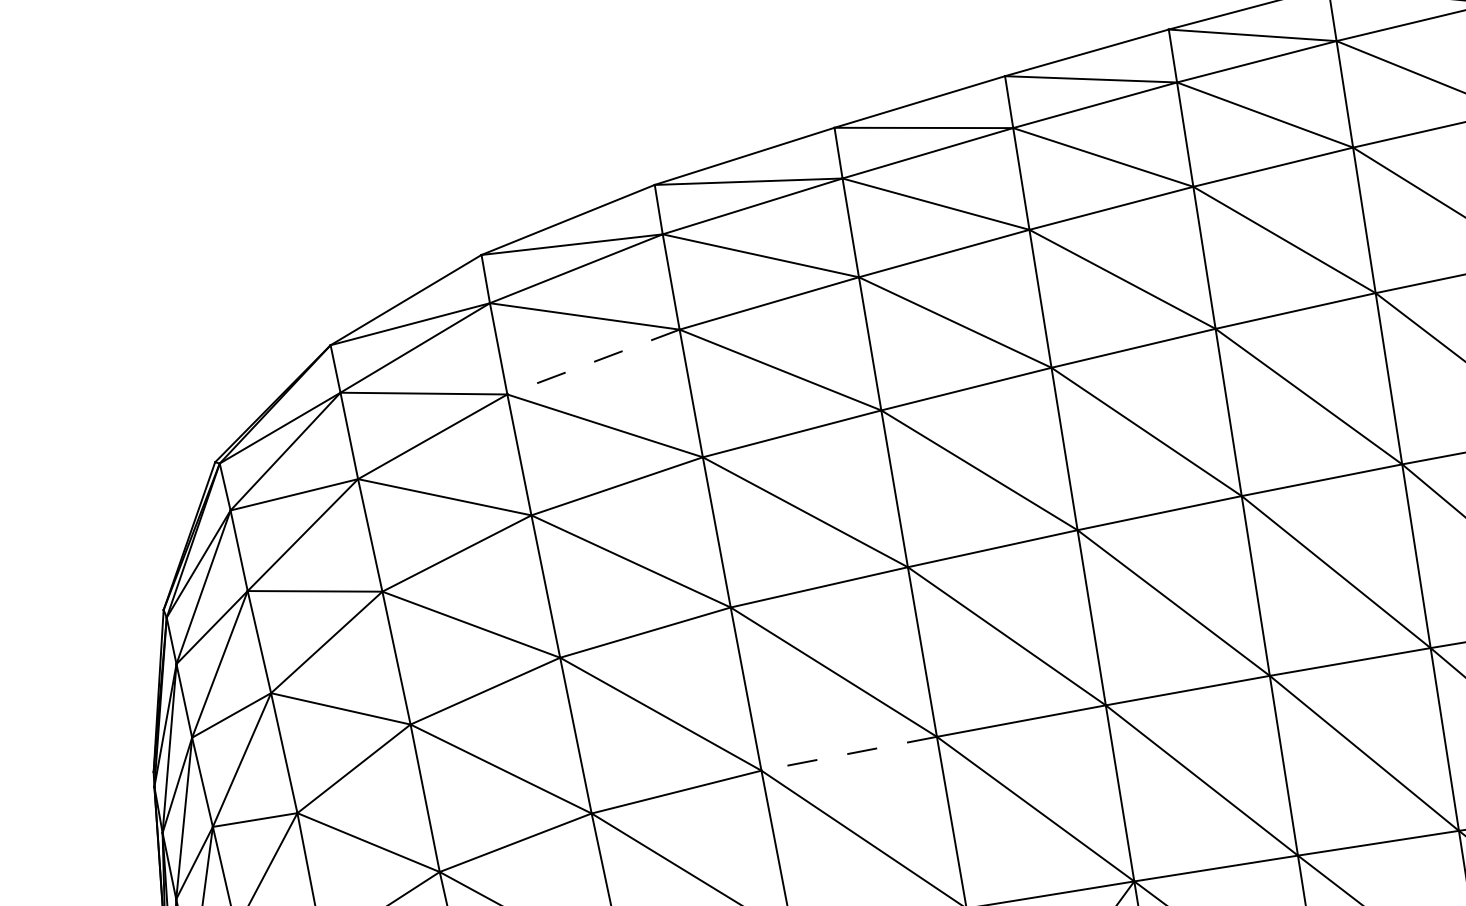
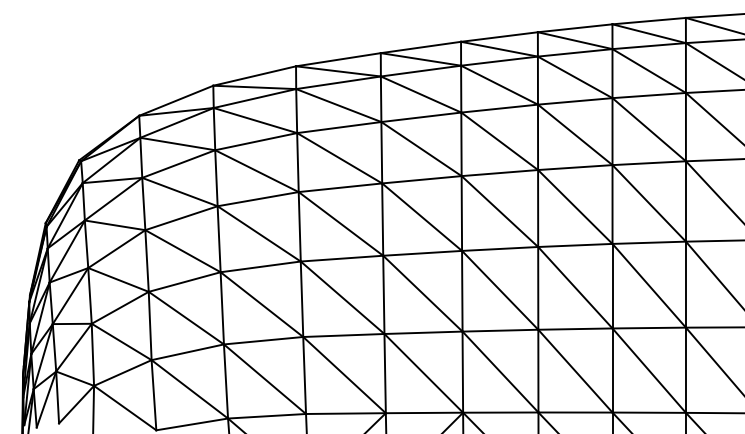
line: (594, 361) -> (256, 141), dashed -> solid
line: (848, 753) -> (343, 335), dashed -> solid

